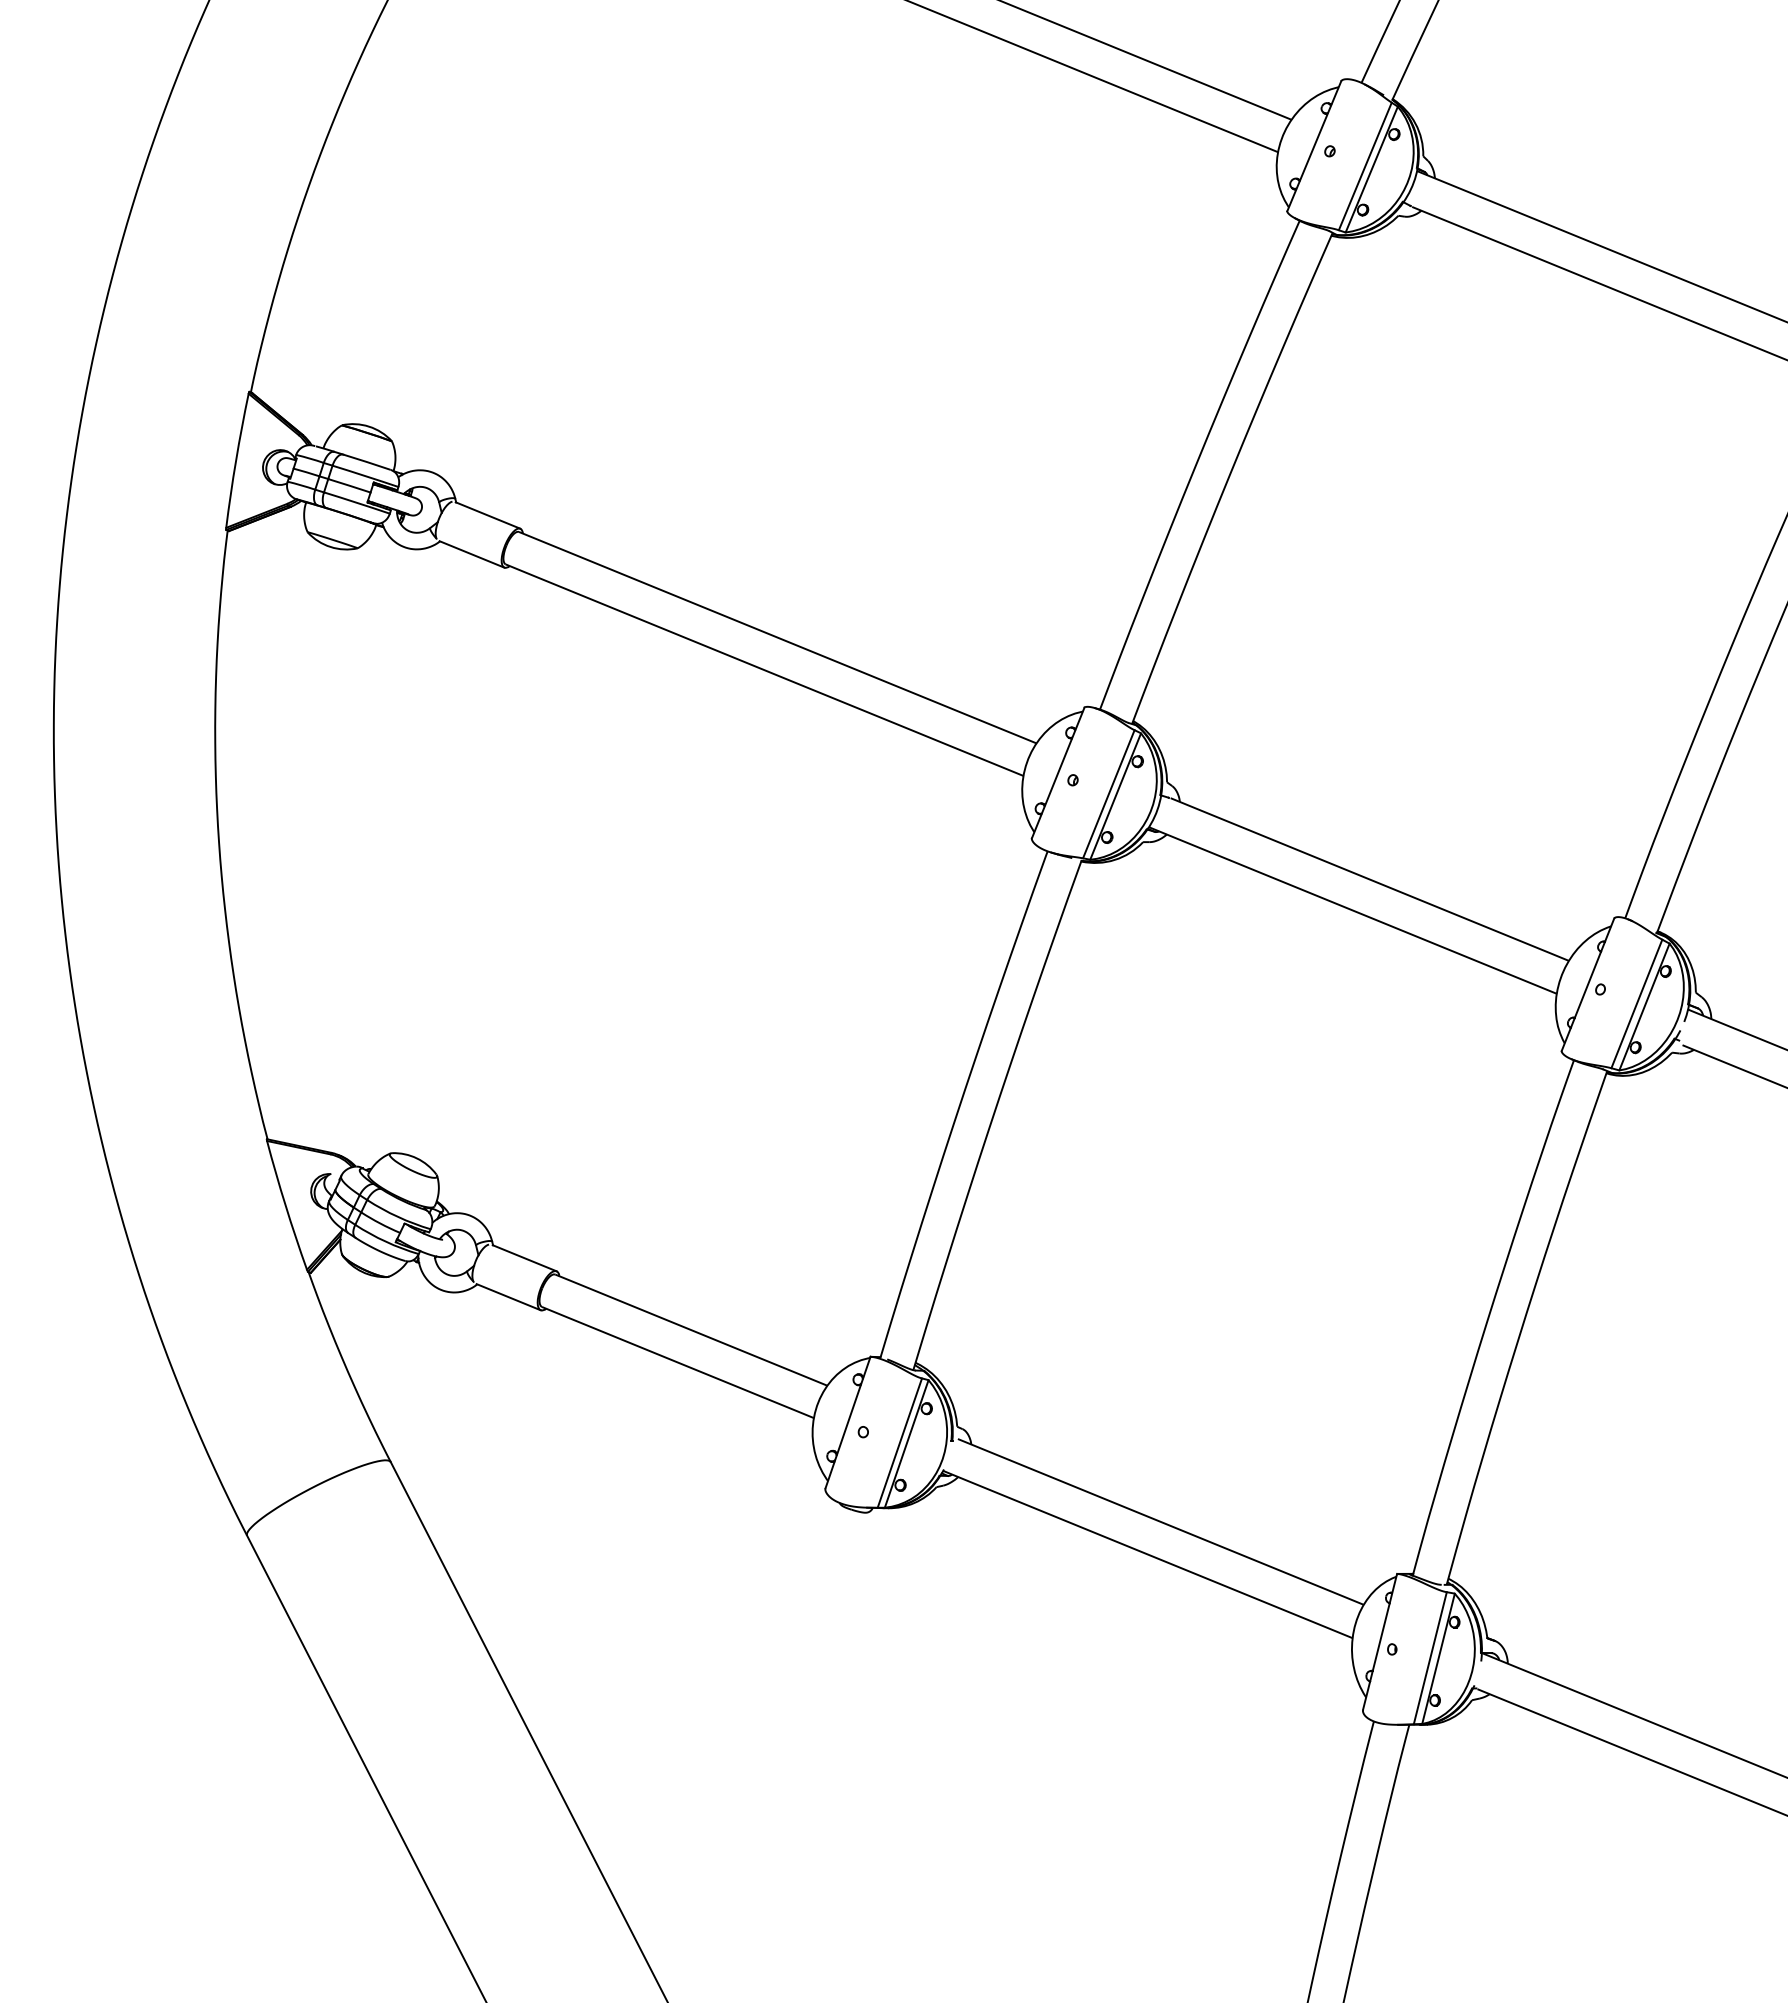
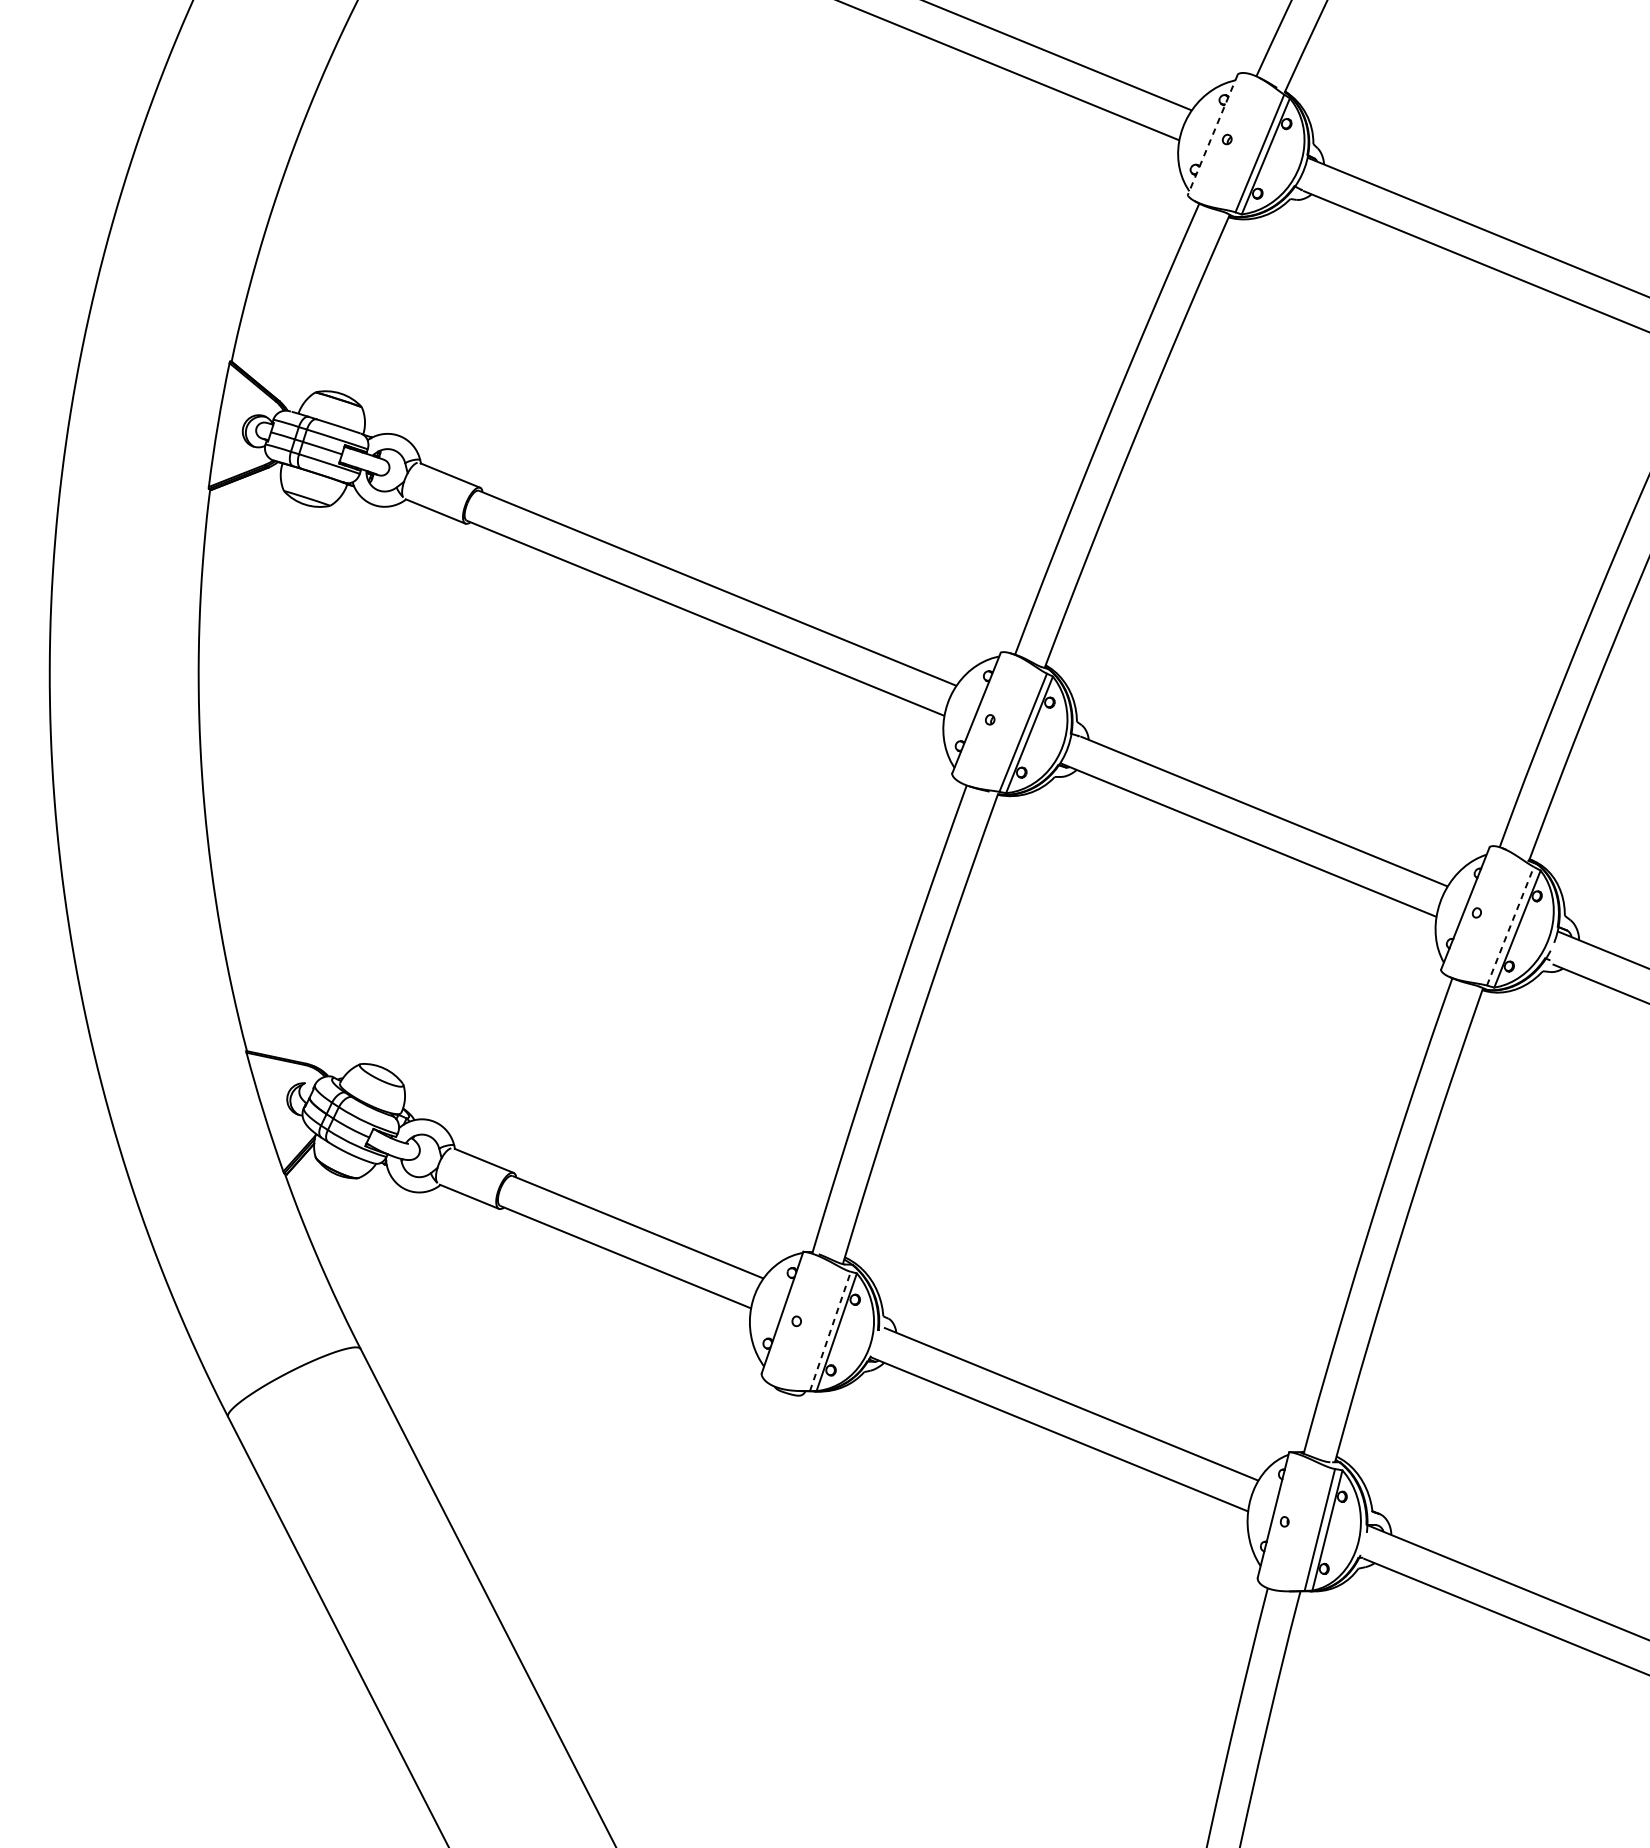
line: (1314, 146) -> (1212, 135), solid -> dashed
line: (1637, 1003) -> (1511, 925), solid -> dashed
line: (900, 1442) -> (830, 1330), solid -> dashed

